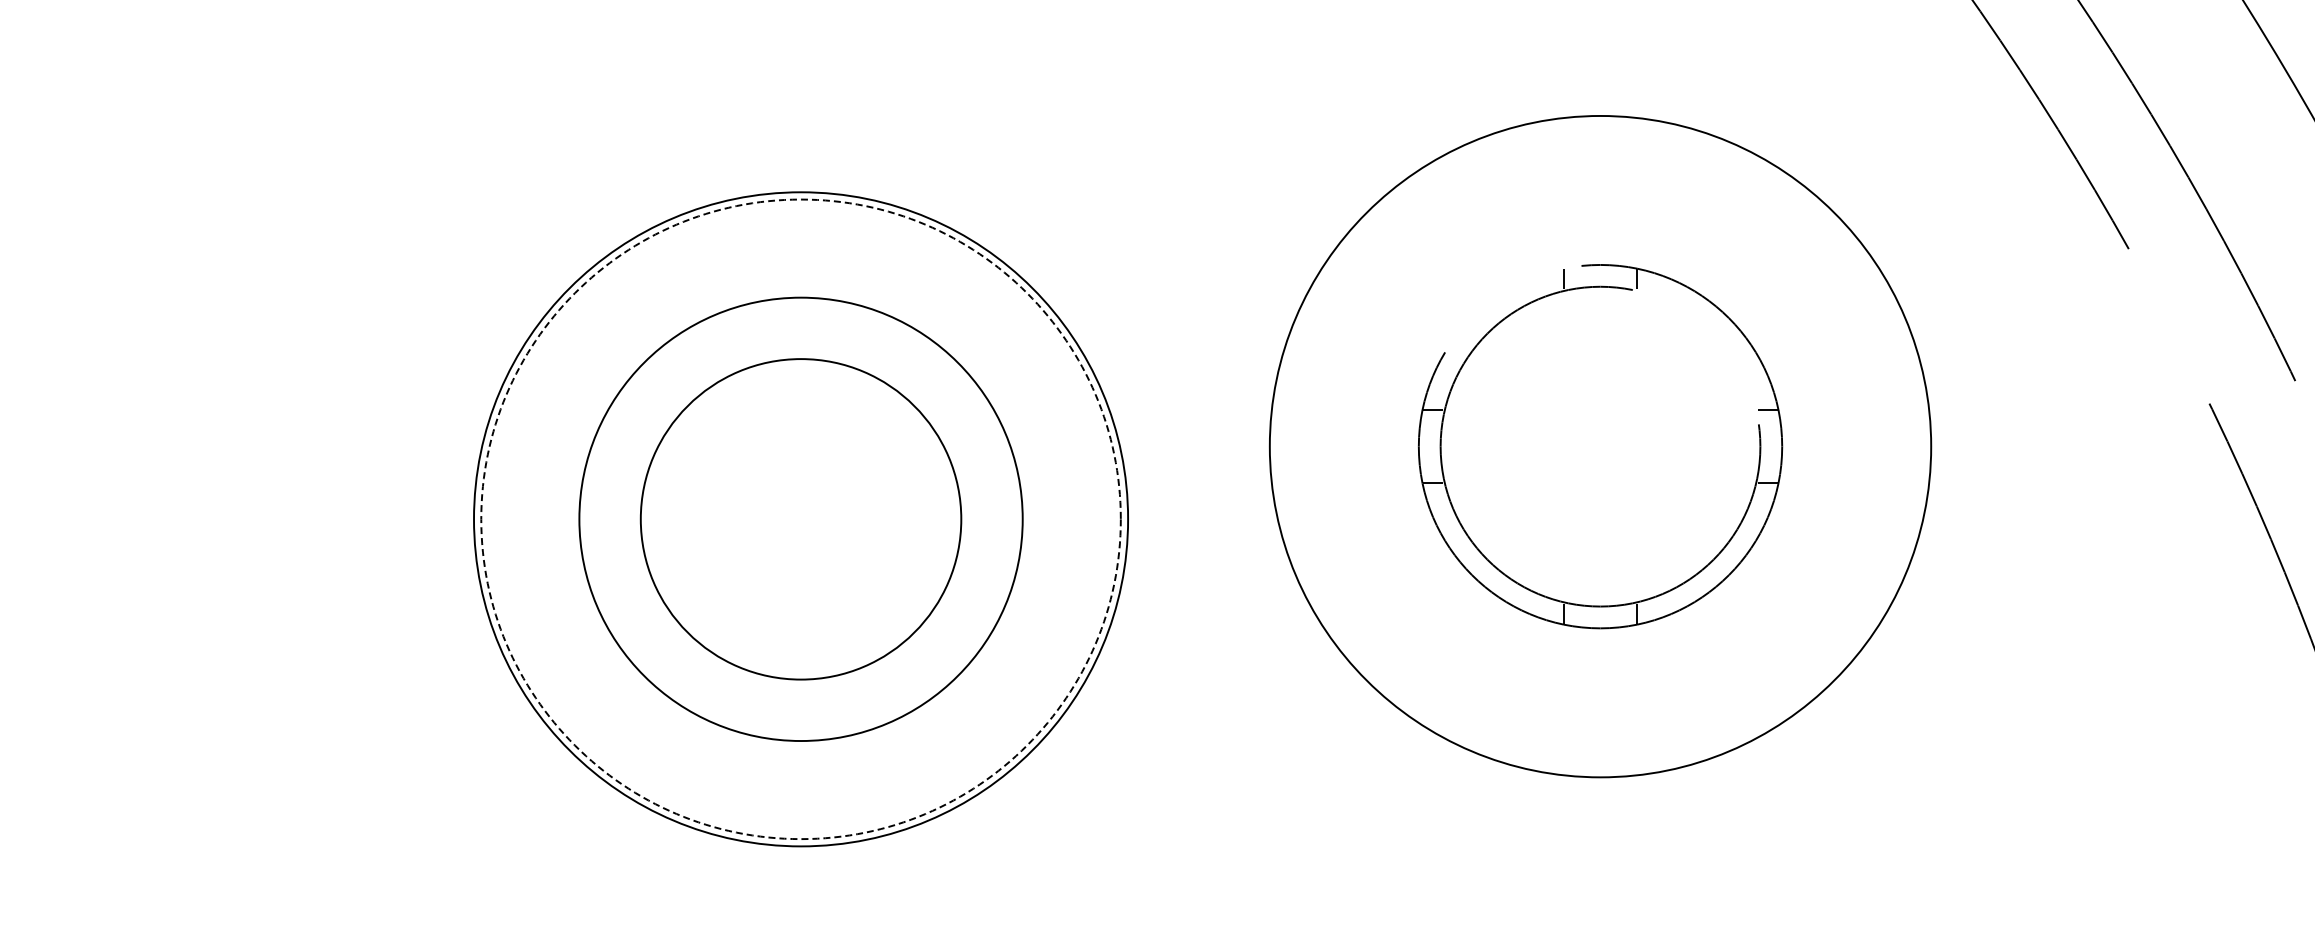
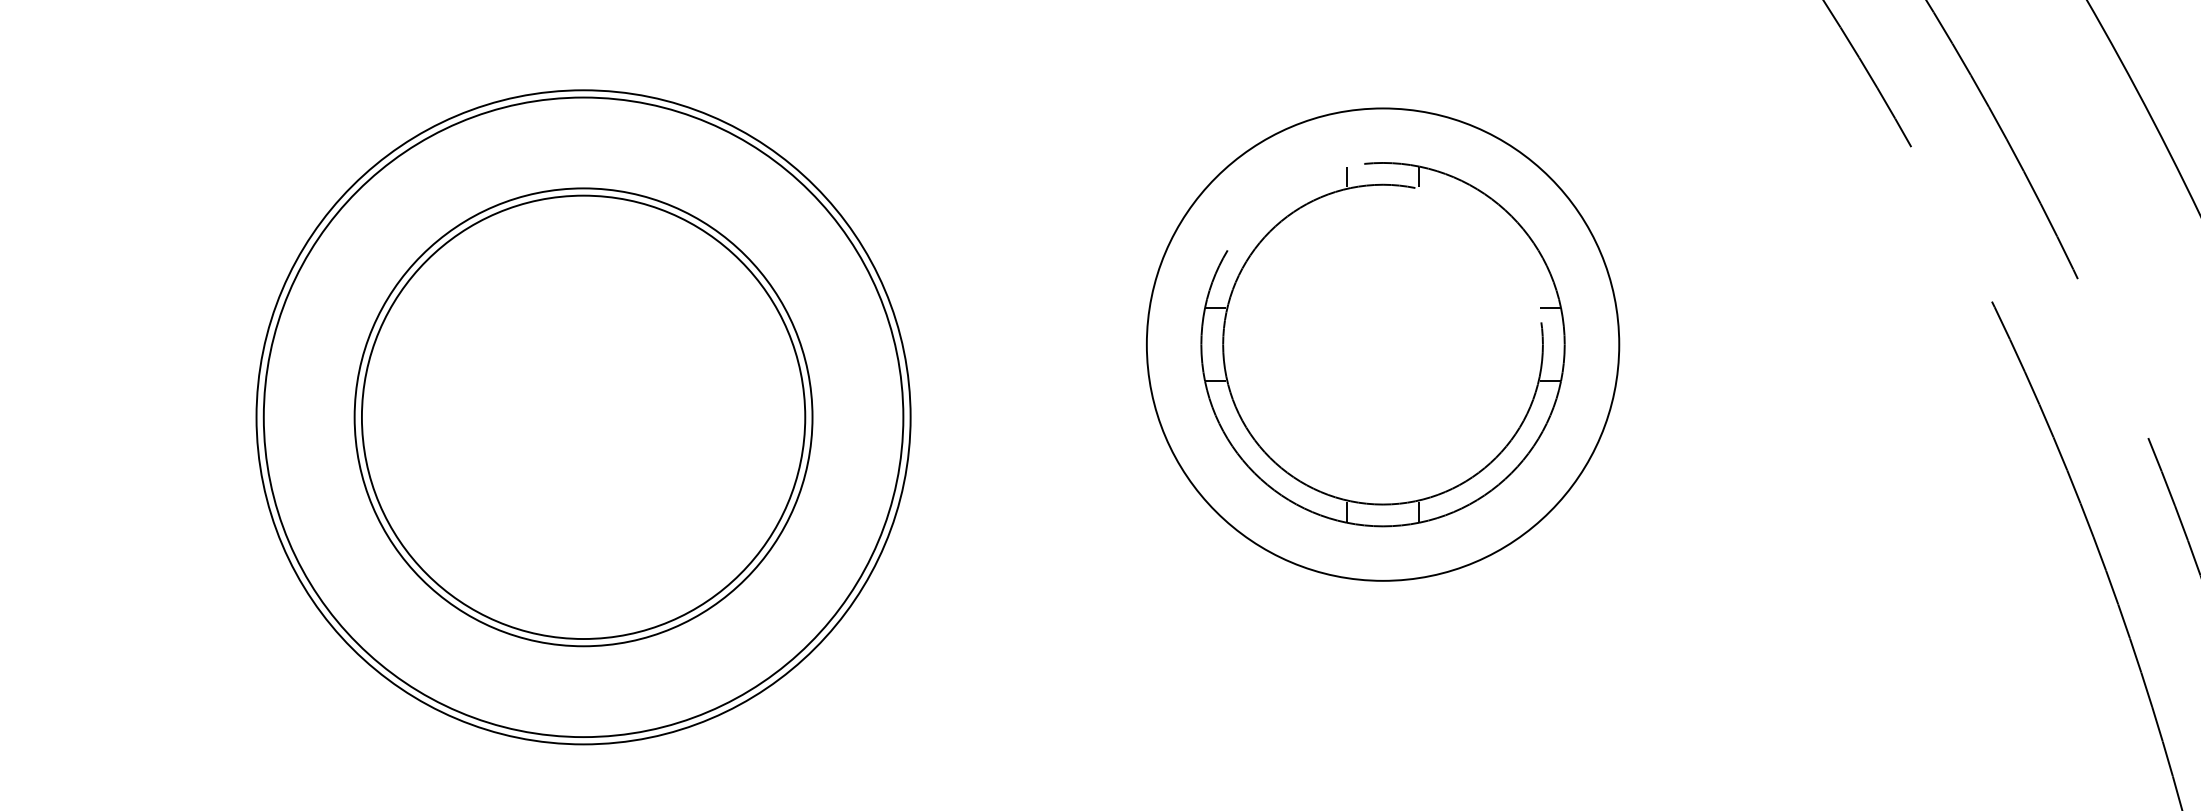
circle: (1600, 446) -> (1383, 344), size x0.71
circle: (800, 519) -> (583, 417), dashed -> solid
circle: (800, 519) -> (583, 417), size x1.43

